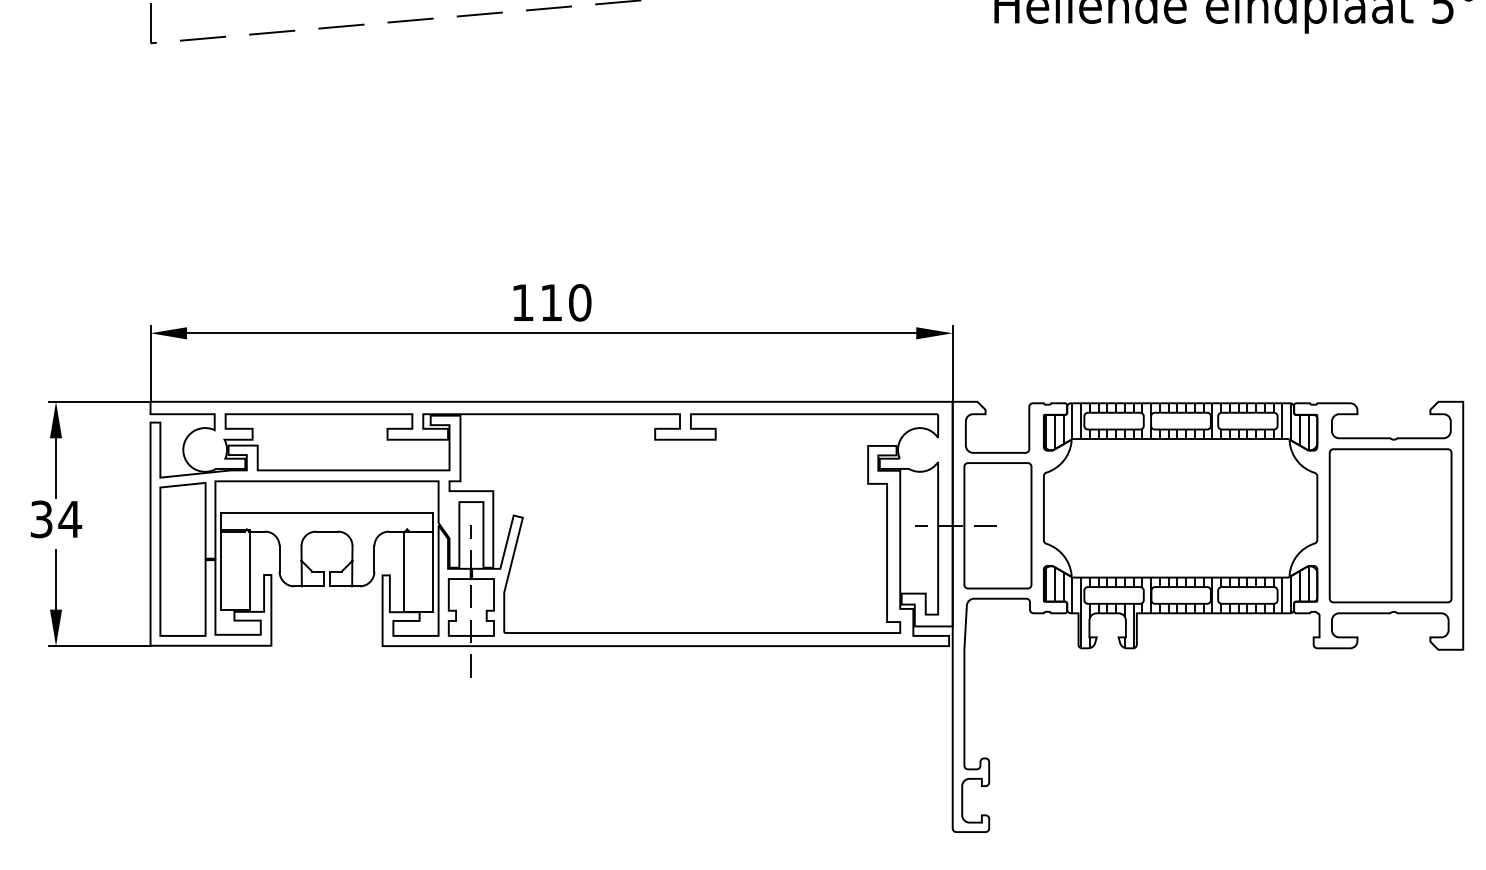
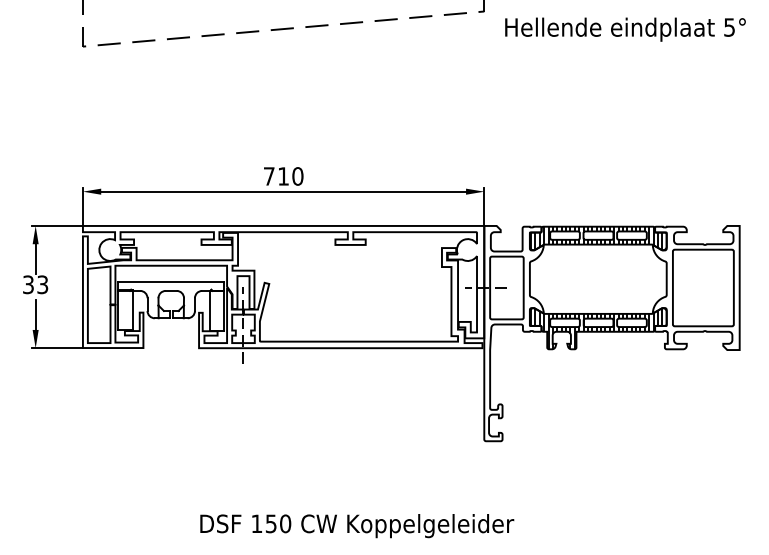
text: (523, 302) -> (269, 176), 110 -> 710
text: (69, 518) -> (42, 284), 34 -> 33

